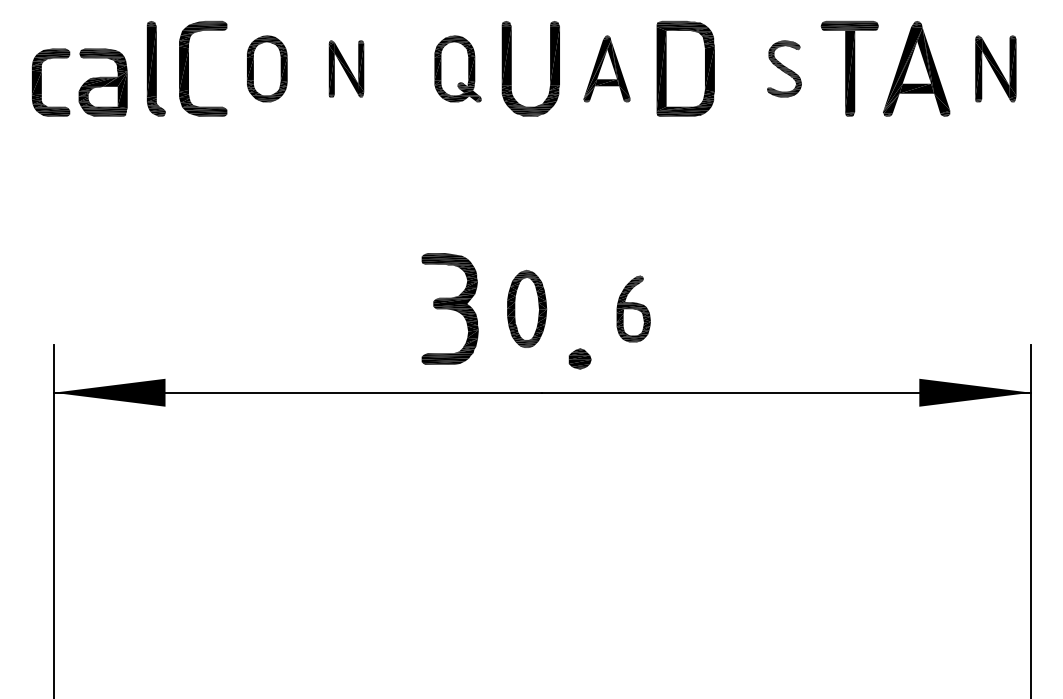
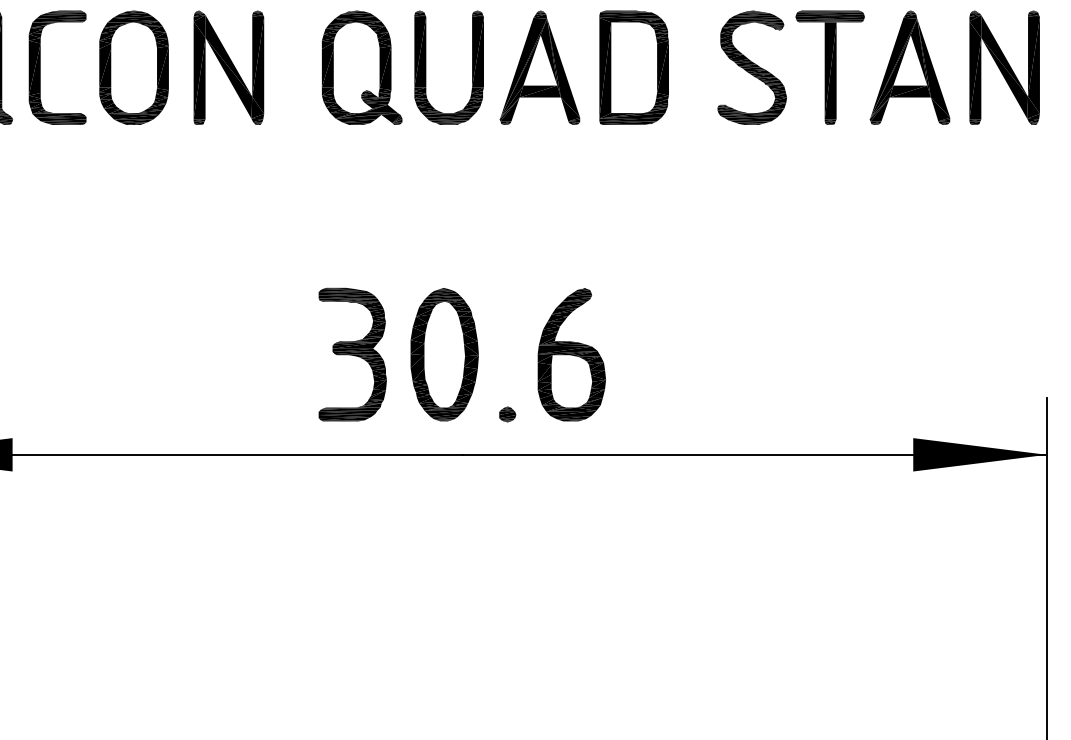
part: (267, 68) -> (134, 67), size x1.43
part: (346, 68) -> (228, 67), size x1.67
part: (457, 68) -> (361, 67), size x1.43
part: (606, 68) -> (539, 67), size x1.43
part: (784, 68) -> (752, 67), size x1.67
part: (995, 68) -> (1004, 67), size x1.43
part: (526, 308) -> (443, 354), size x1.43
part: (633, 308) -> (571, 354), size x1.67
part: (579, 358) -> (507, 413), size x0.62

